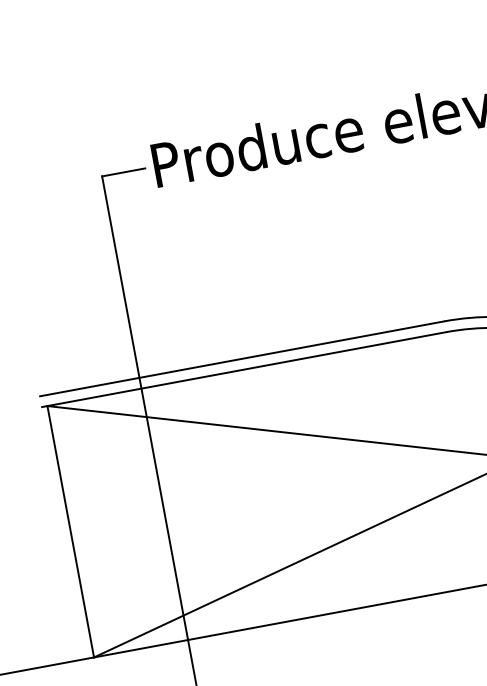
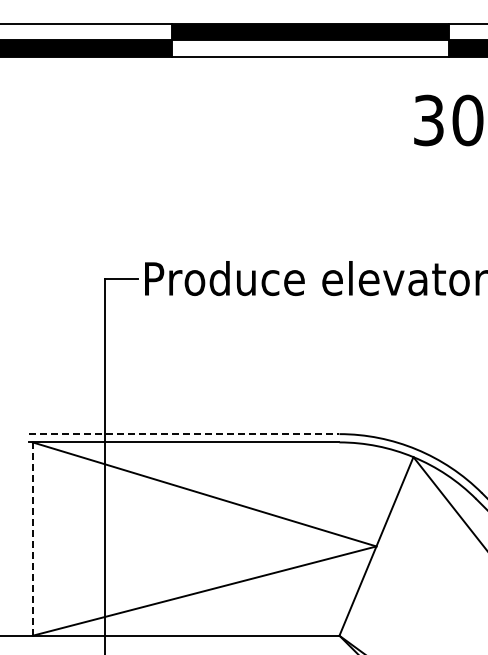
line: (242, 359) -> (184, 434), solid -> dashed
line: (70, 532) -> (32, 539), solid -> dashed

